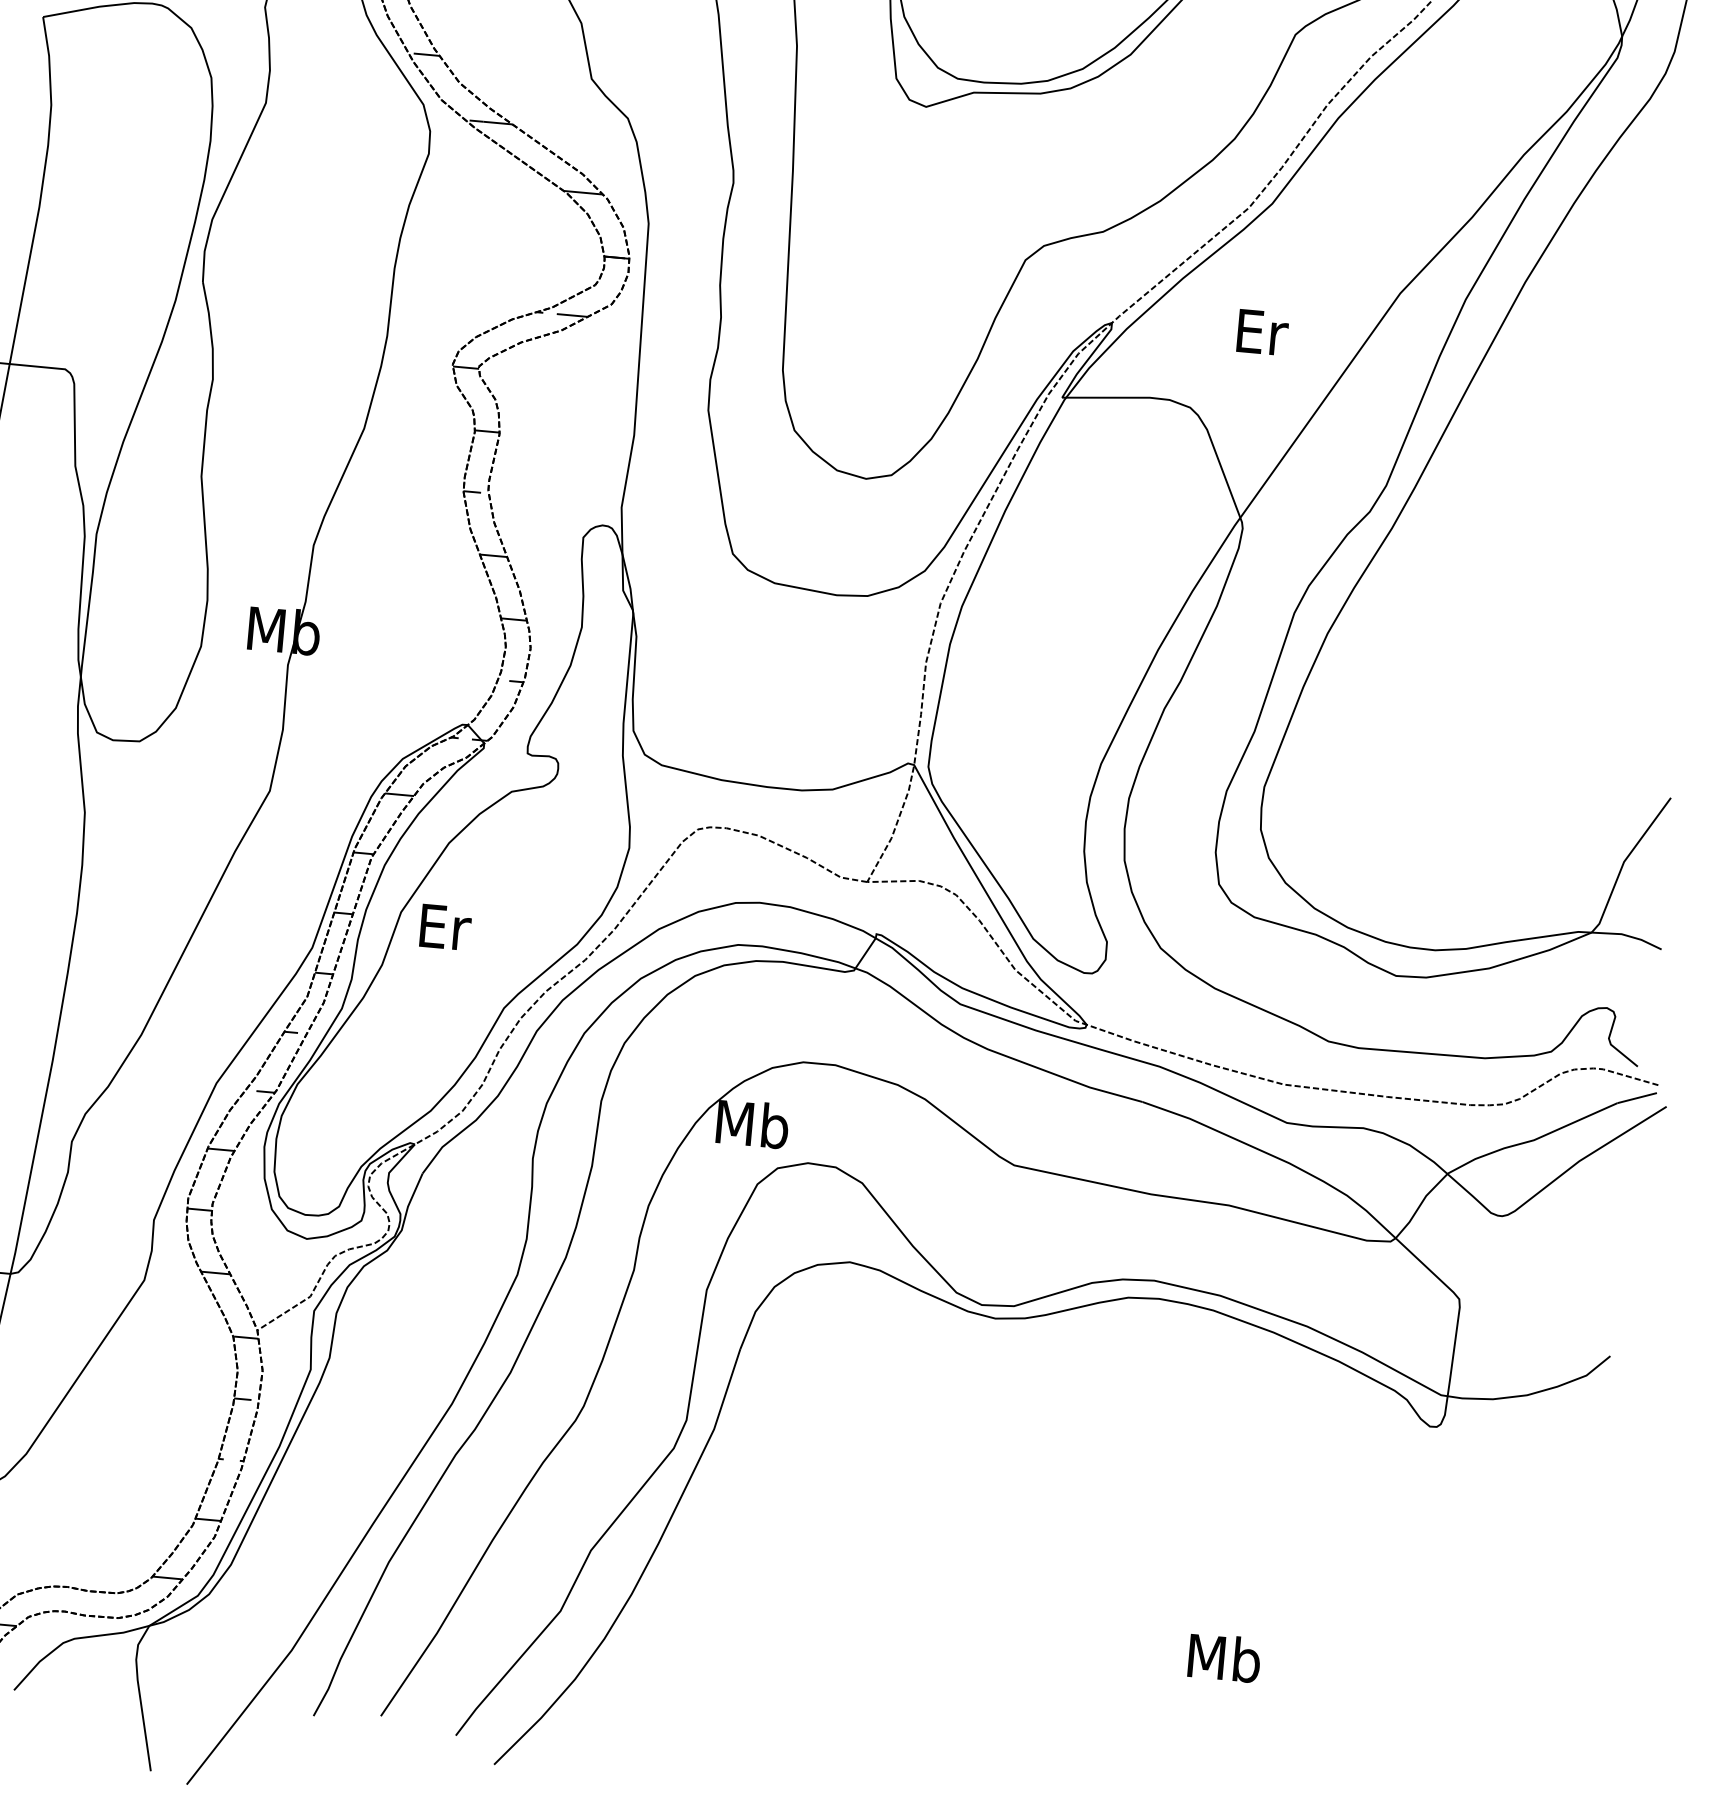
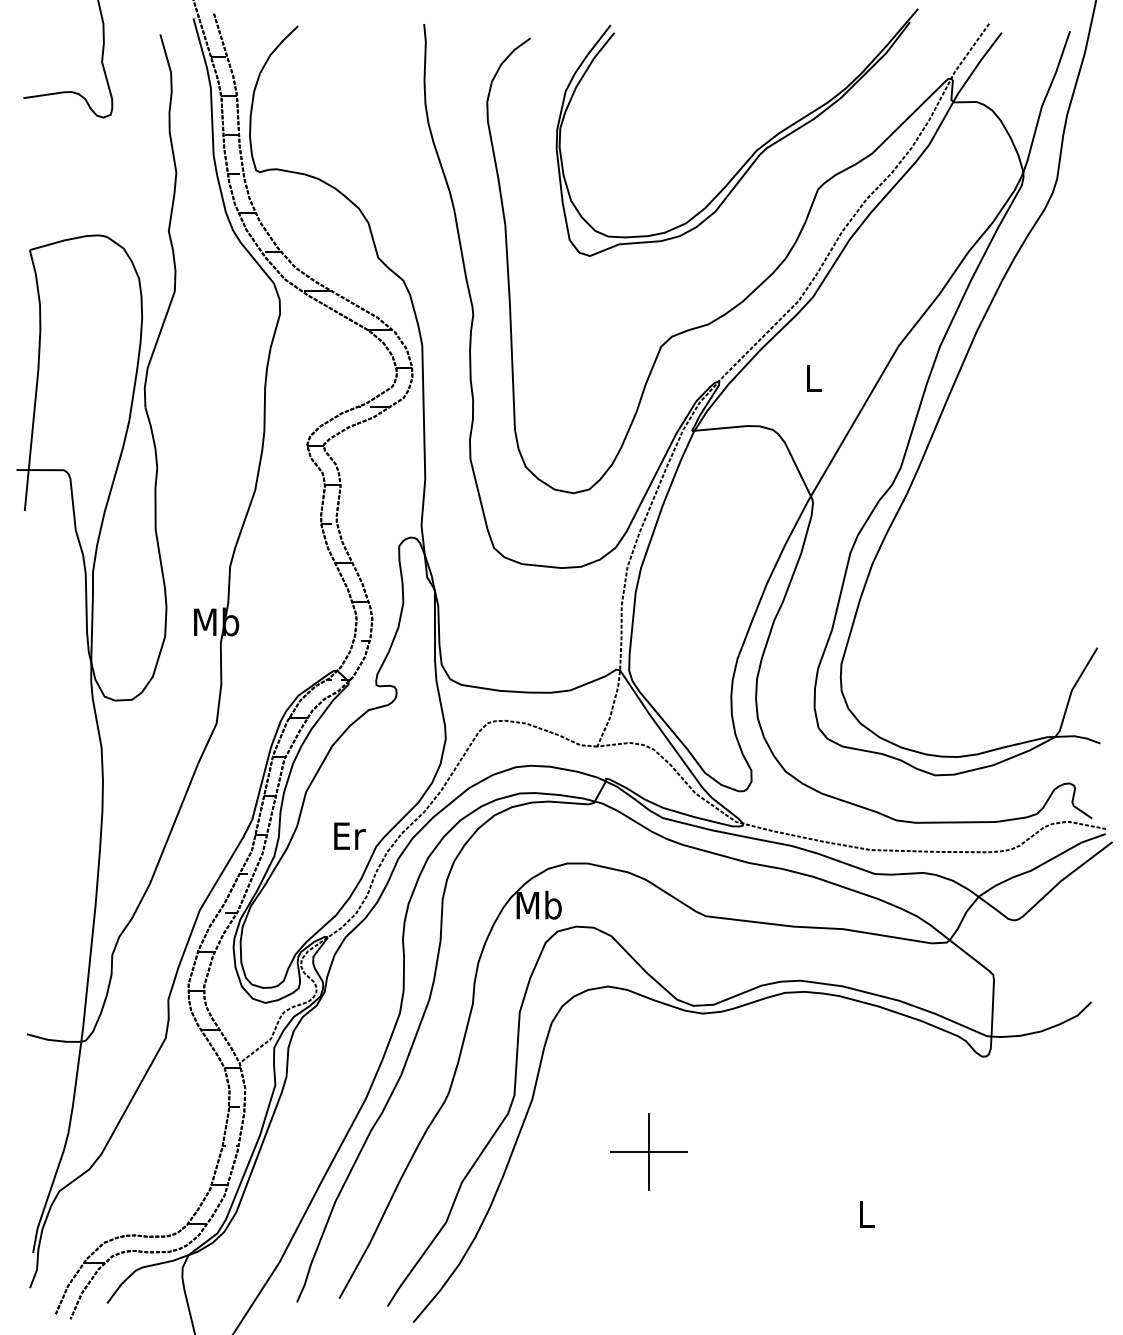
text: (1262, 332) -> (814, 378), Er -> L
text: (445, 926) -> (349, 835), moved
part: (889, 1528) -> (648, 1151), added
text: (1223, 1657) -> (865, 1213), Mb -> L

